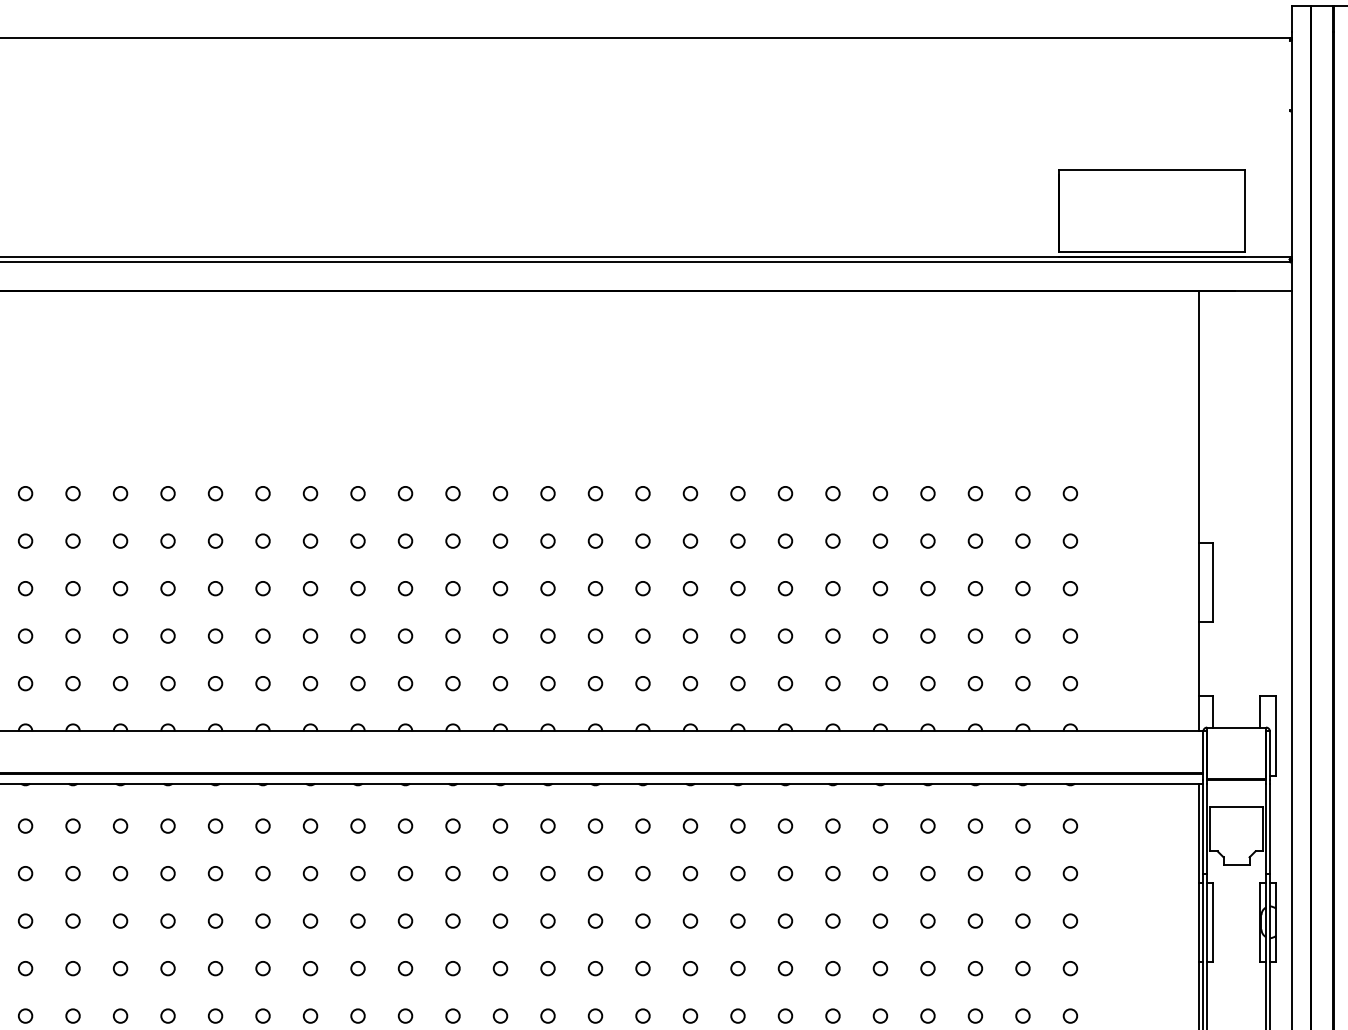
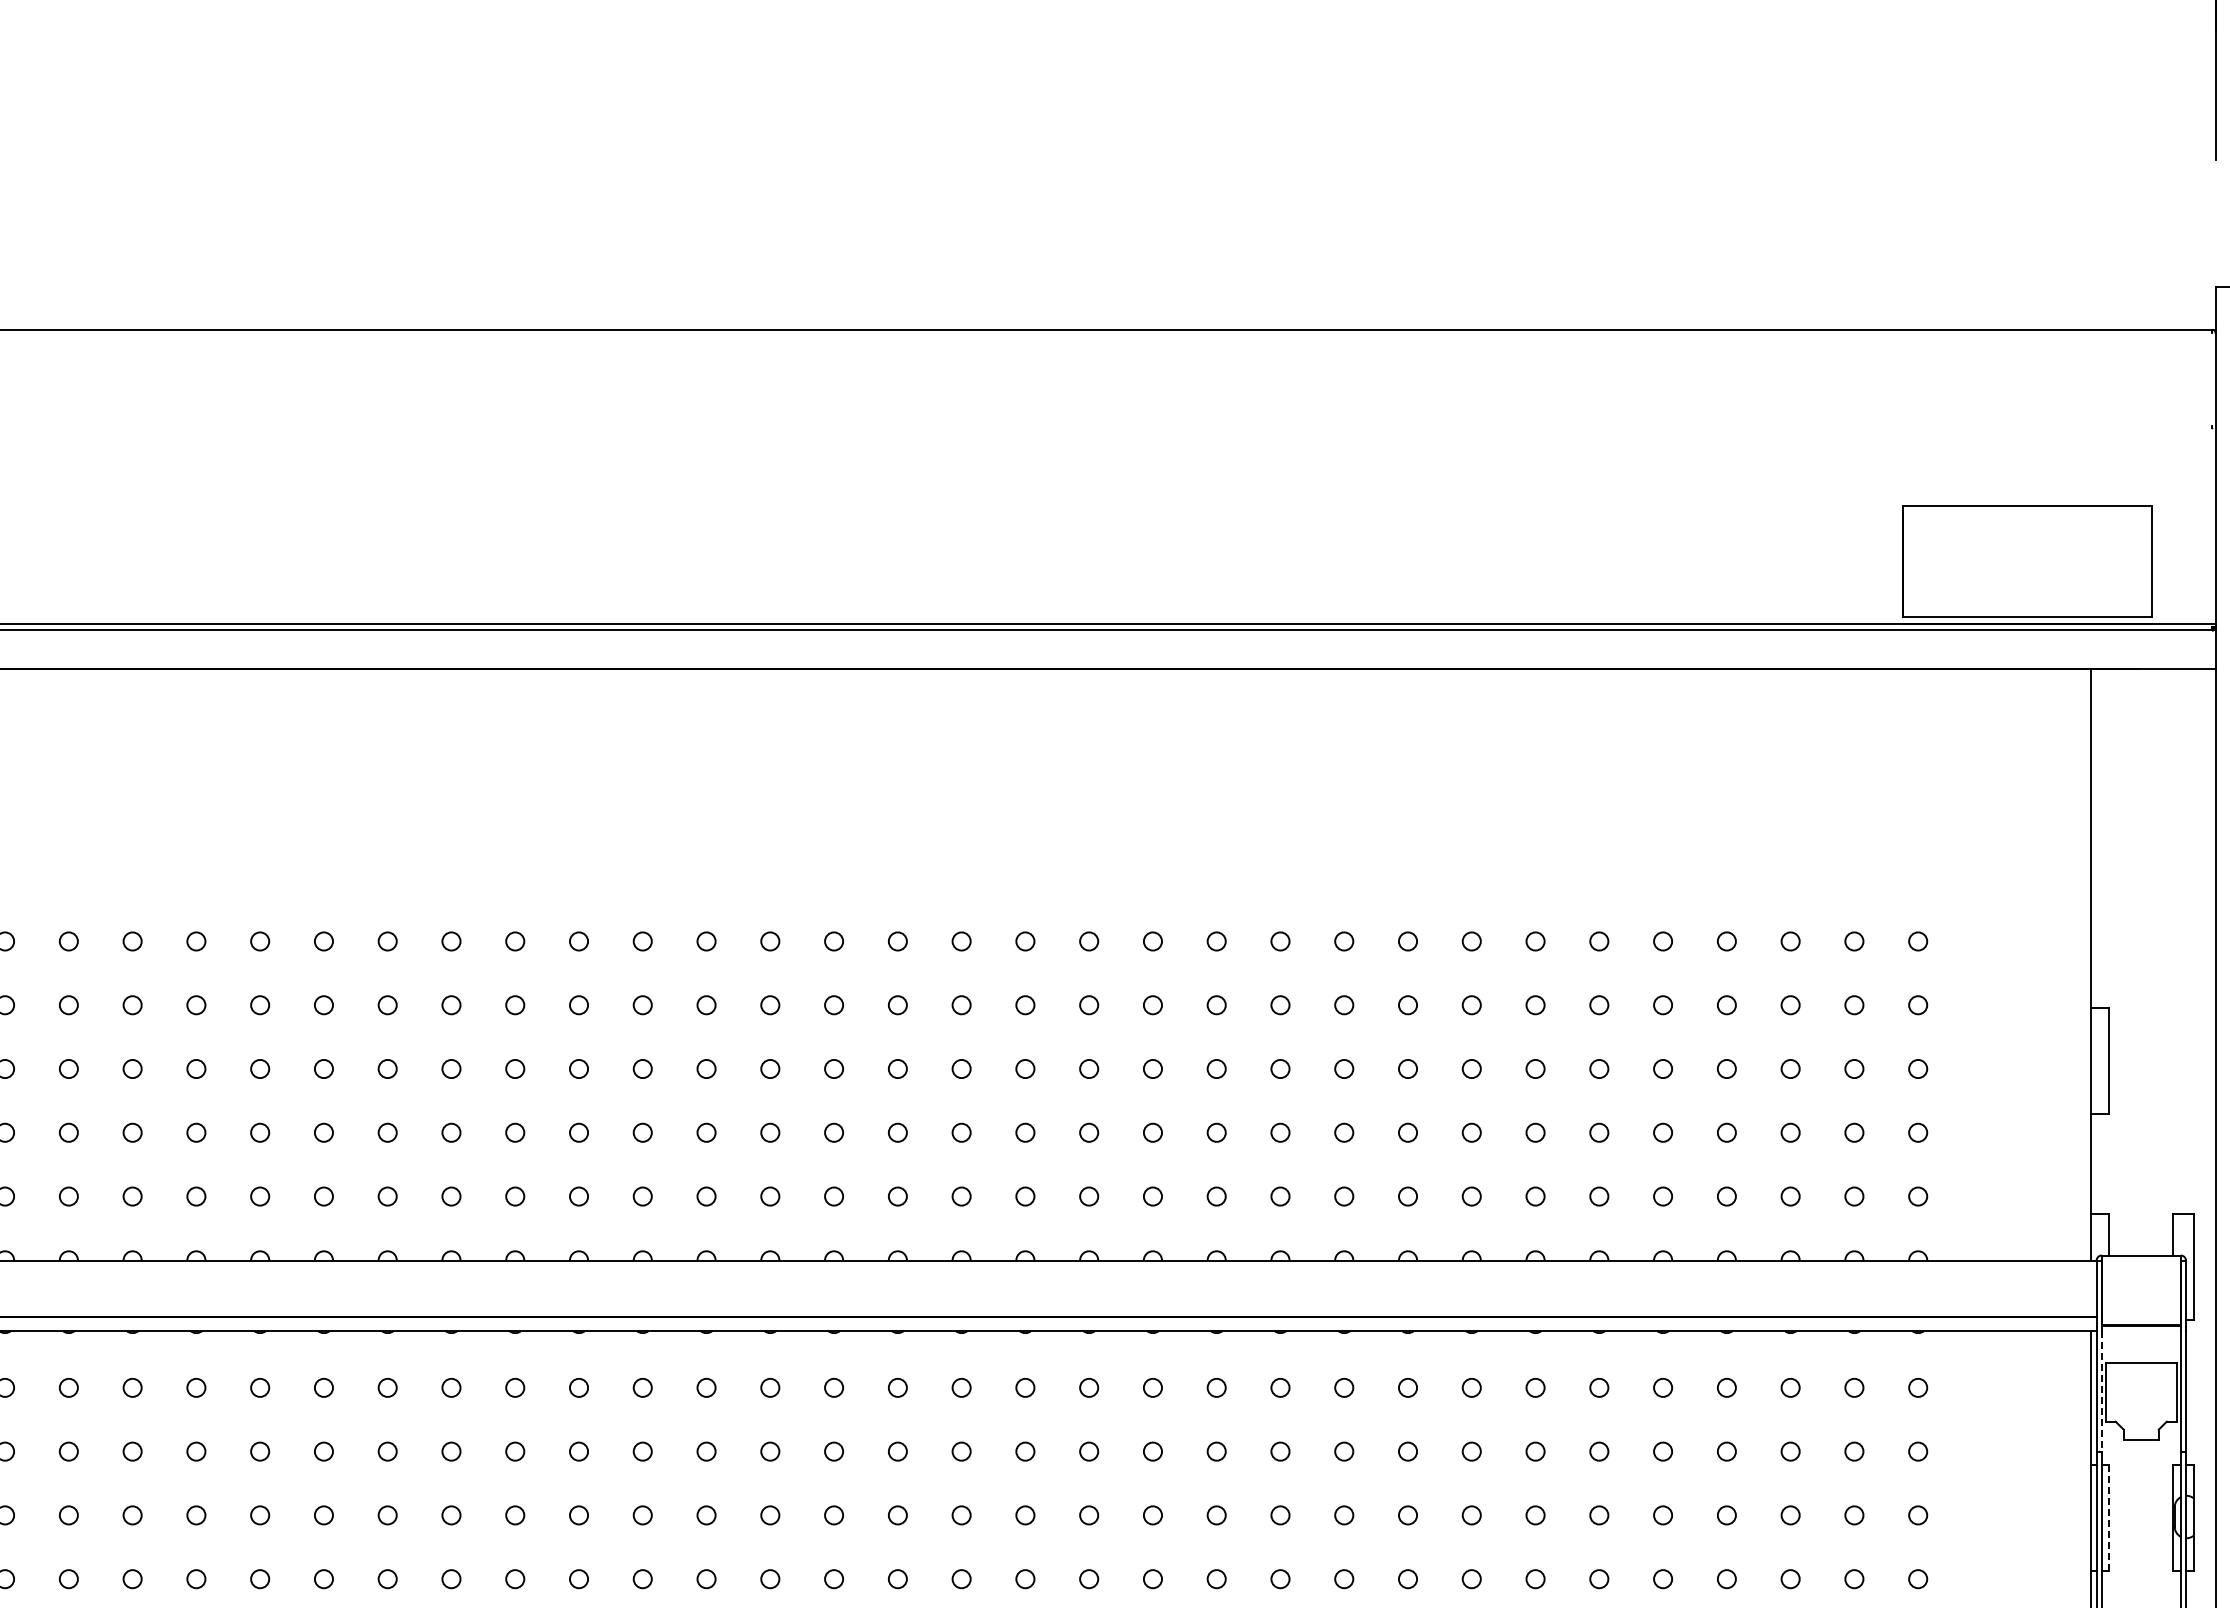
line: (1206, 829) -> (2101, 1392), solid -> dashed
line: (1212, 923) -> (2109, 1518), solid -> dashed

